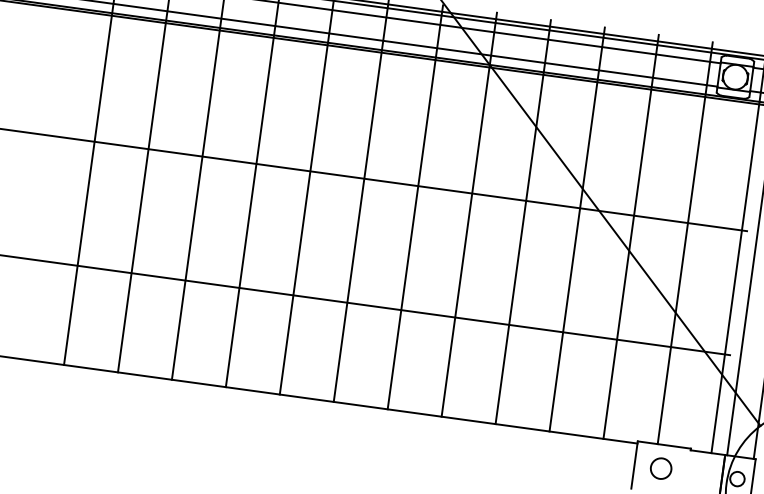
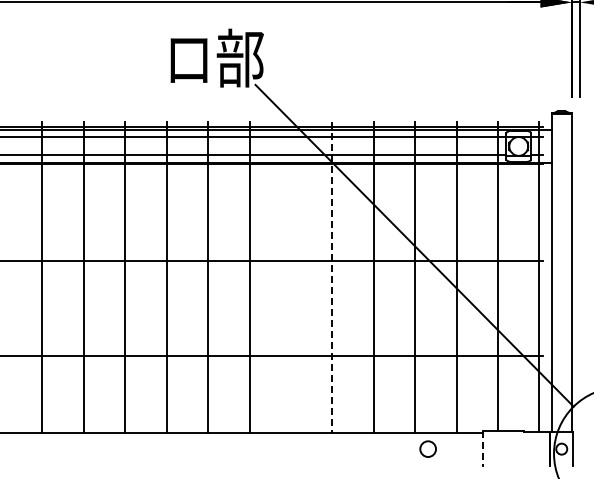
line: (414, 207) -> (290, 277), removed
line: (469, 215) -> (332, 278), solid -> dashed
line: (634, 465) -> (482, 449), solid -> dashed
circle: (660, 467) -> (427, 448), moved

